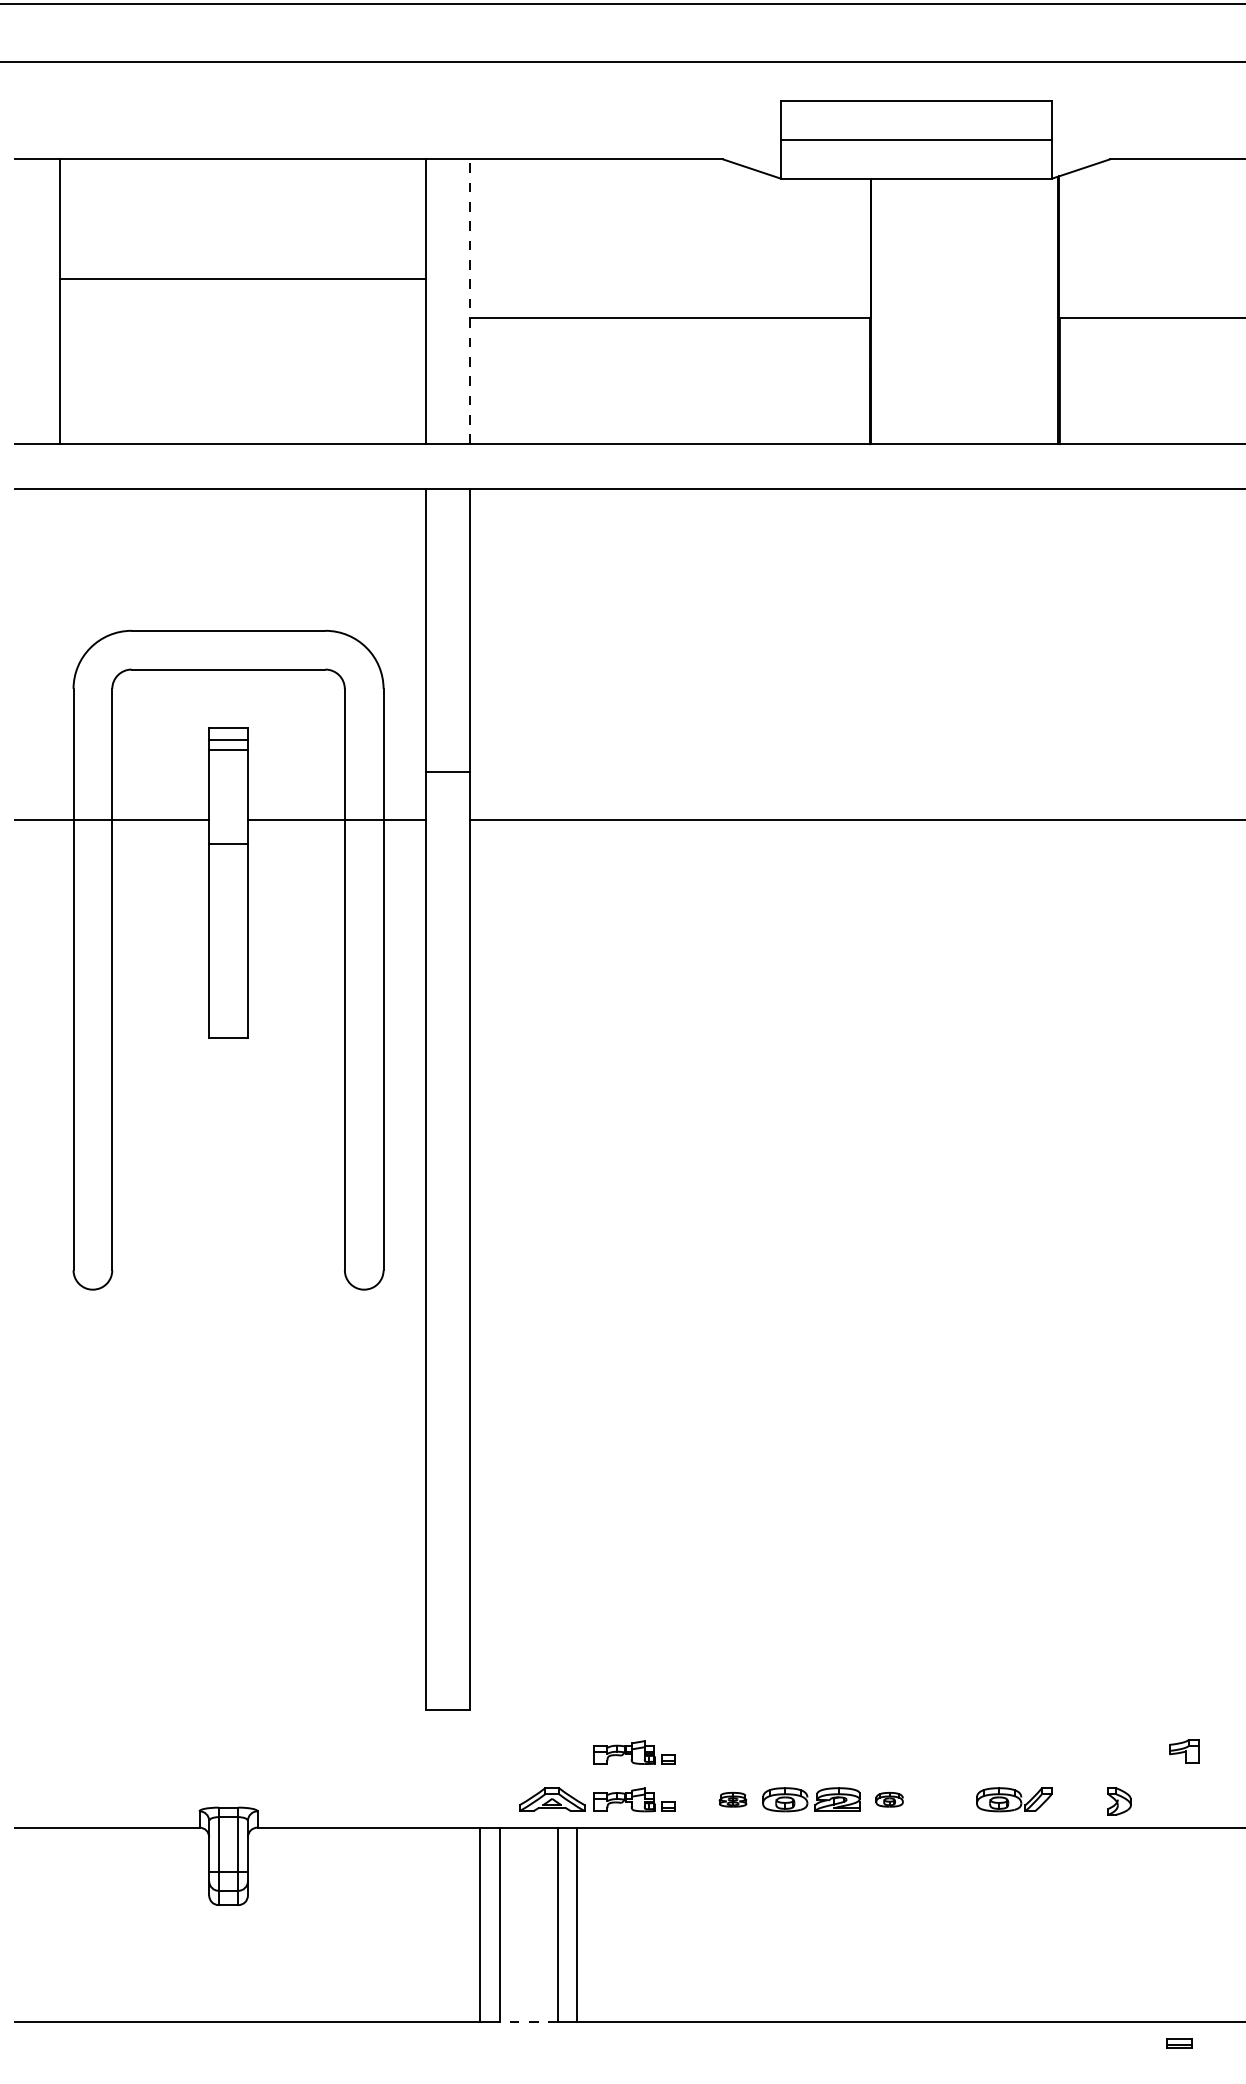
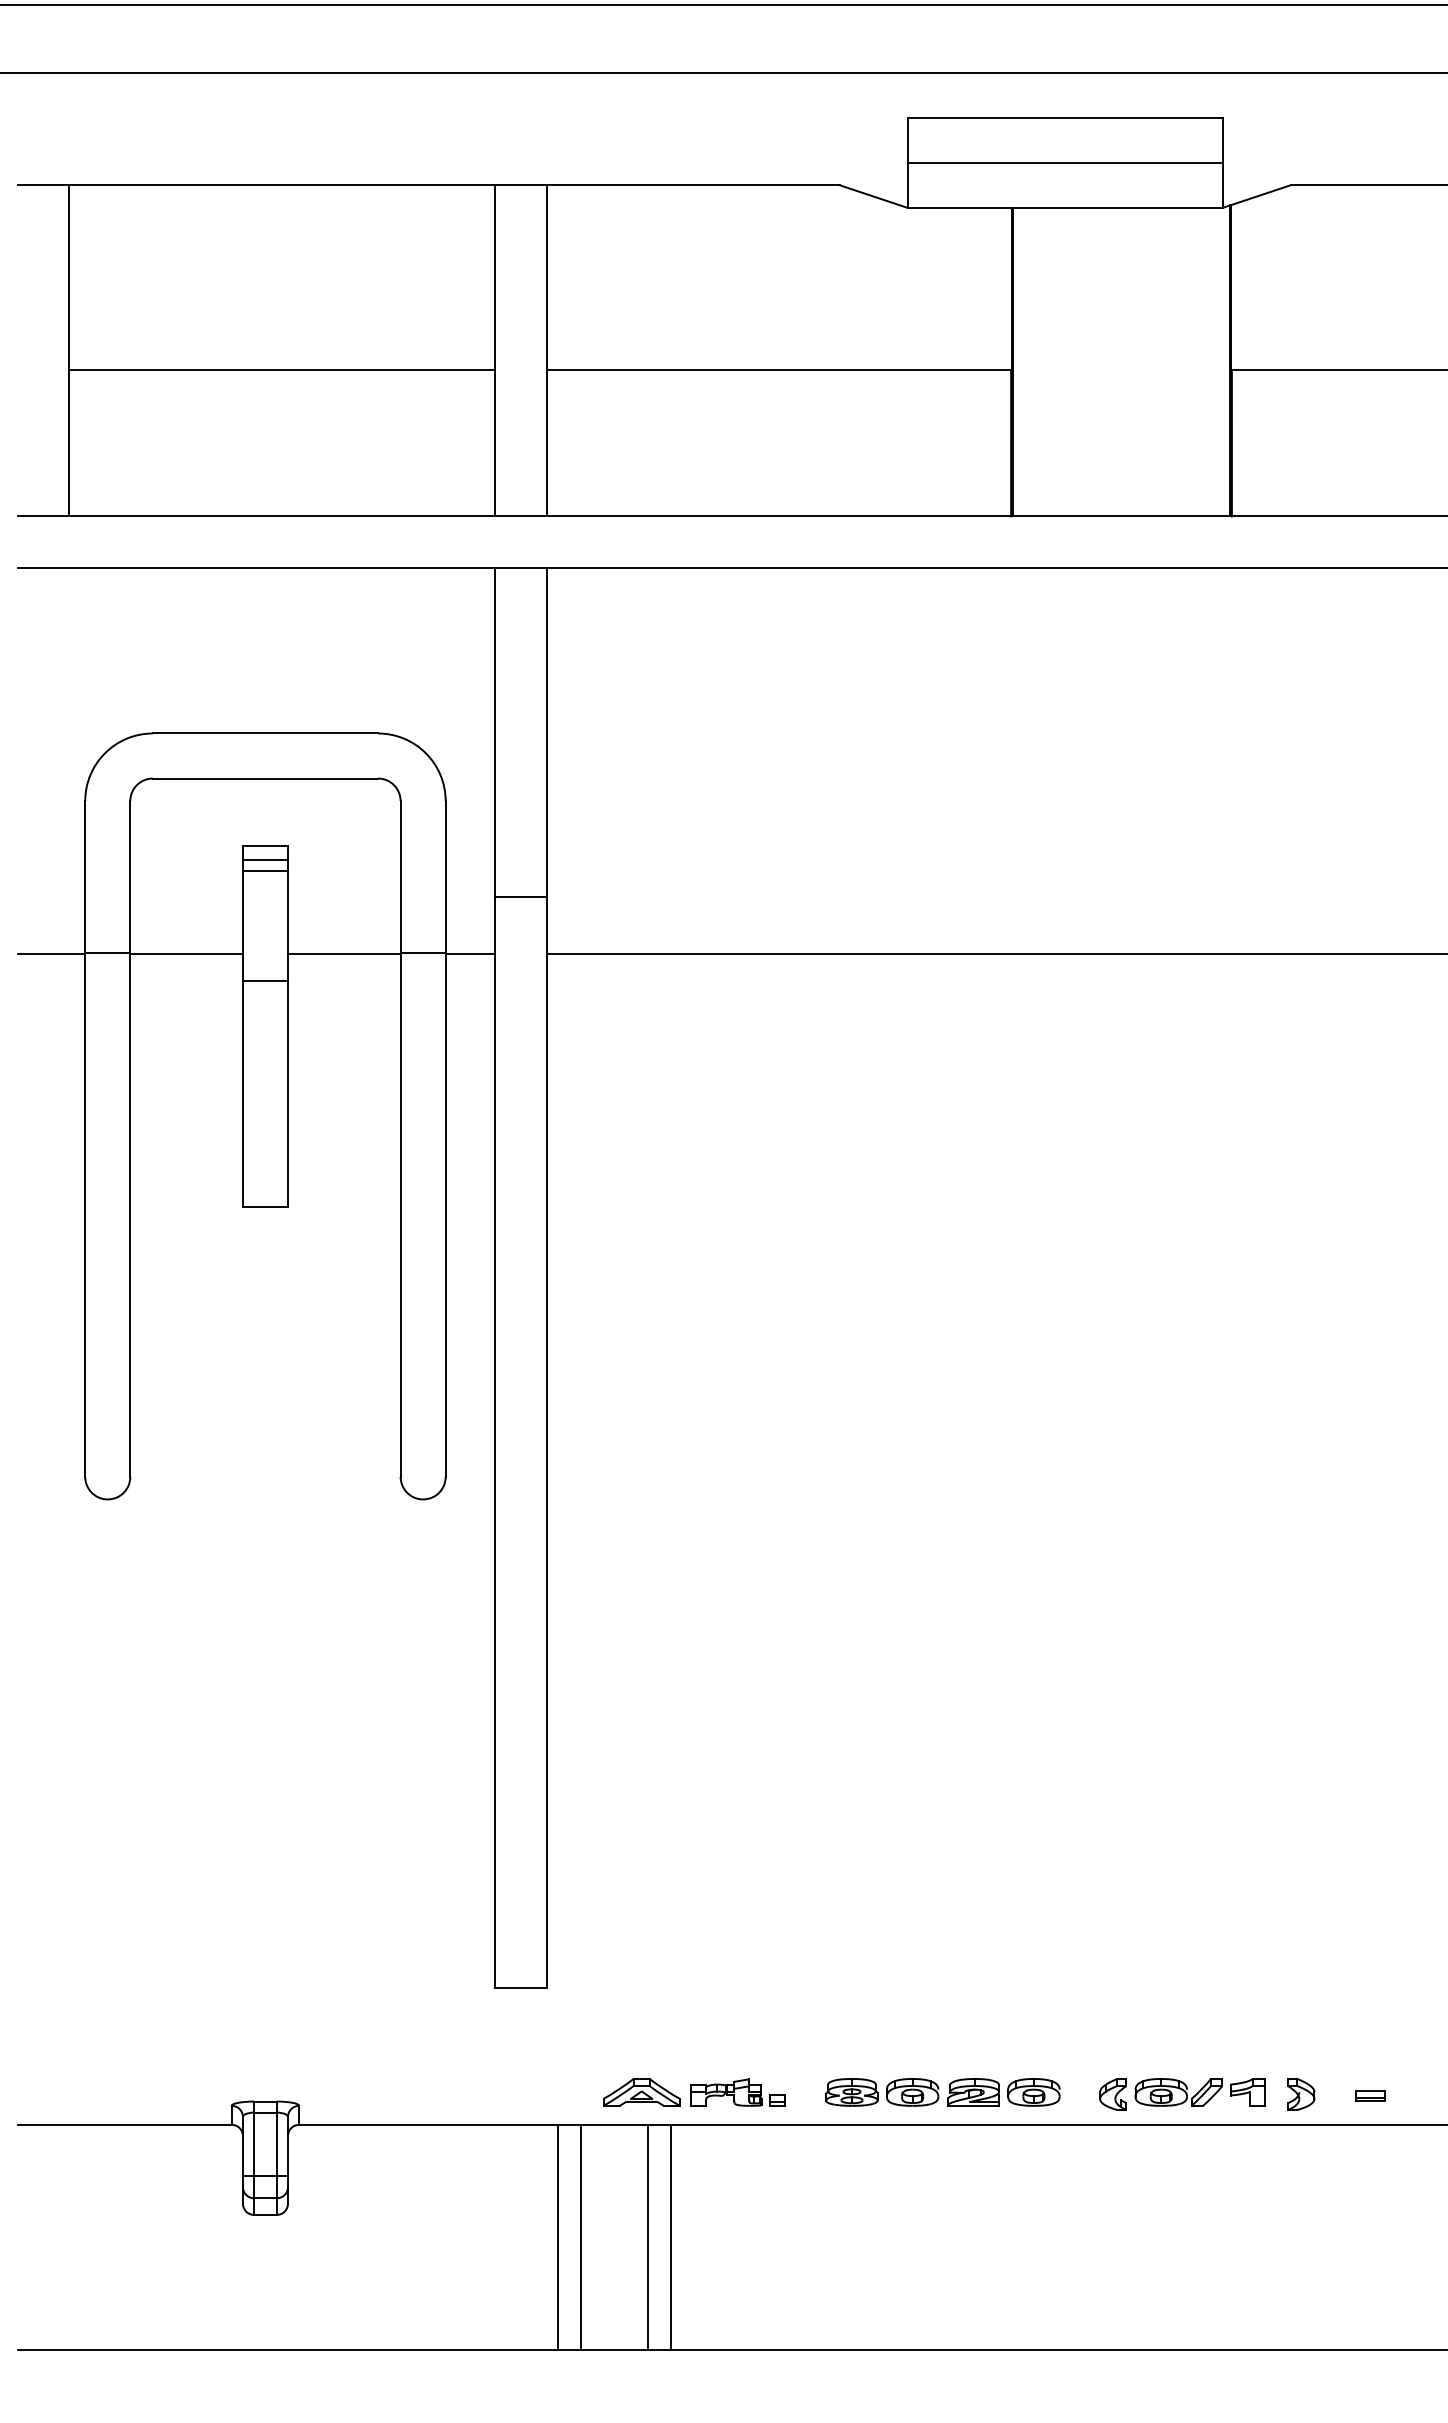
line: (242, 279) -> (281, 370), moved
line: (470, 301) -> (546, 350), dashed -> solid
part: (1184, 1751) -> (1247, 2092), moved
part: (634, 1752) -> (737, 2037), removed
part: (732, 1799) -> (851, 2092), size x1.67
part: (889, 1799) -> (1033, 2092), size x1.67
part: (957, 1801) -> (1112, 2094), added
line: (528, 2021) -> (614, 2350), dashed -> solid
part: (1179, 2043) -> (1370, 2095), moved

